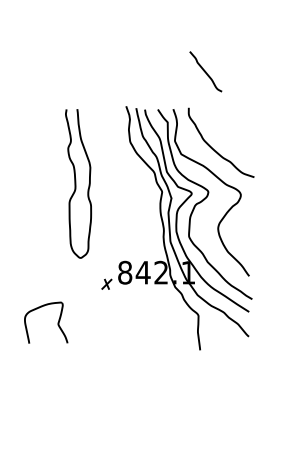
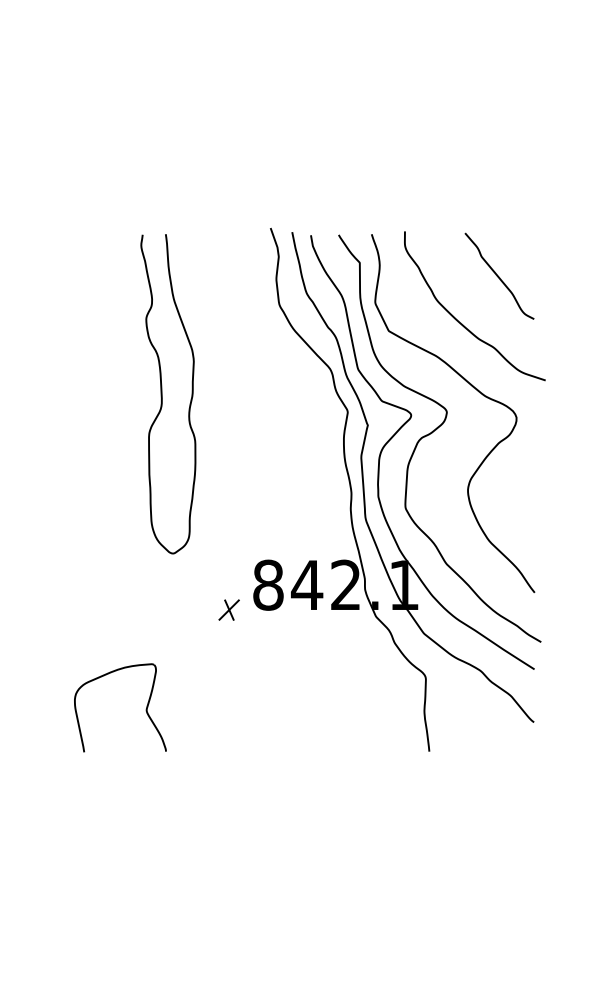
curve: (205, 71) -> (498, 275), moved
part: (57, 322) -> (144, 706), moved

